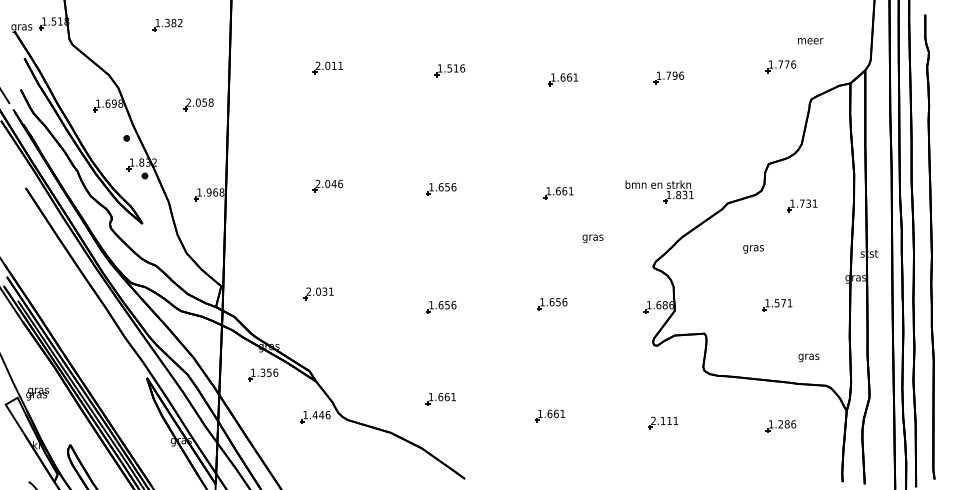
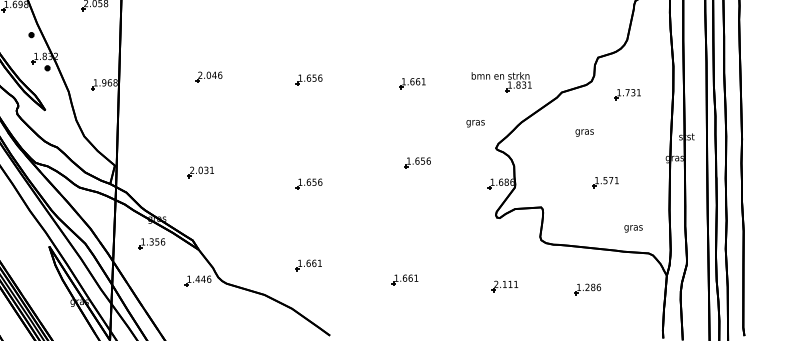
text: (592, 238) -> (475, 123), moved
part: (552, 304) -> (417, 163), moved
part: (780, 426) -> (587, 289), moved

